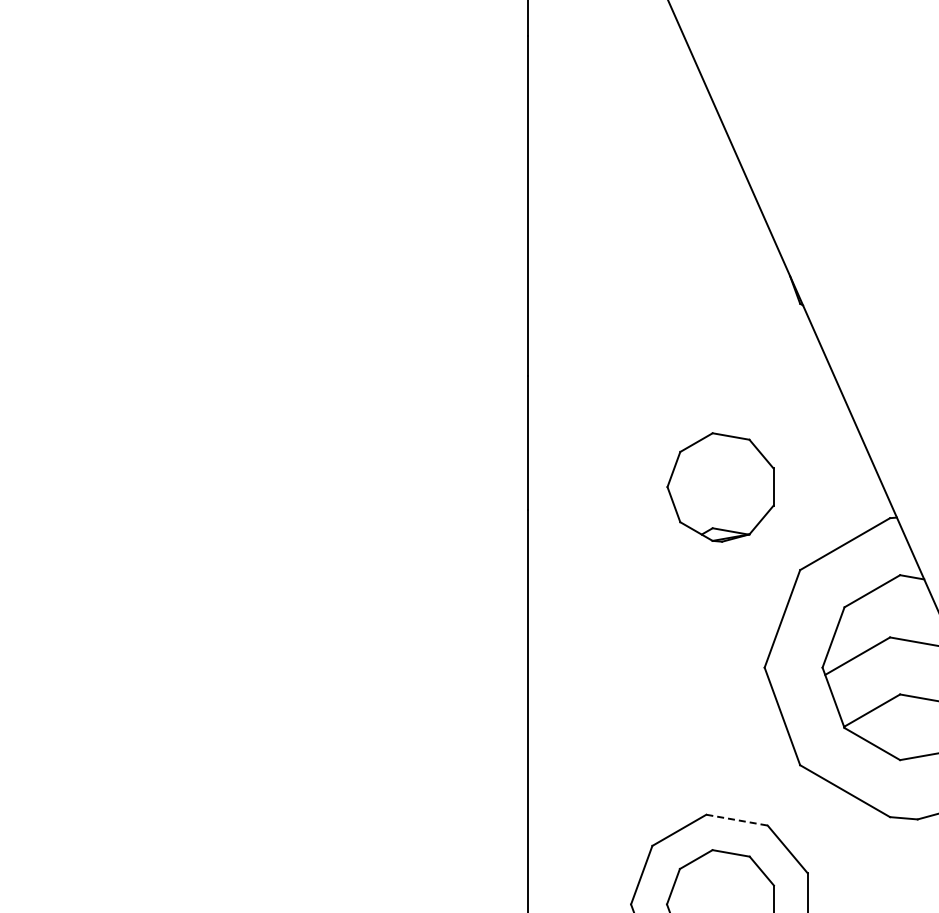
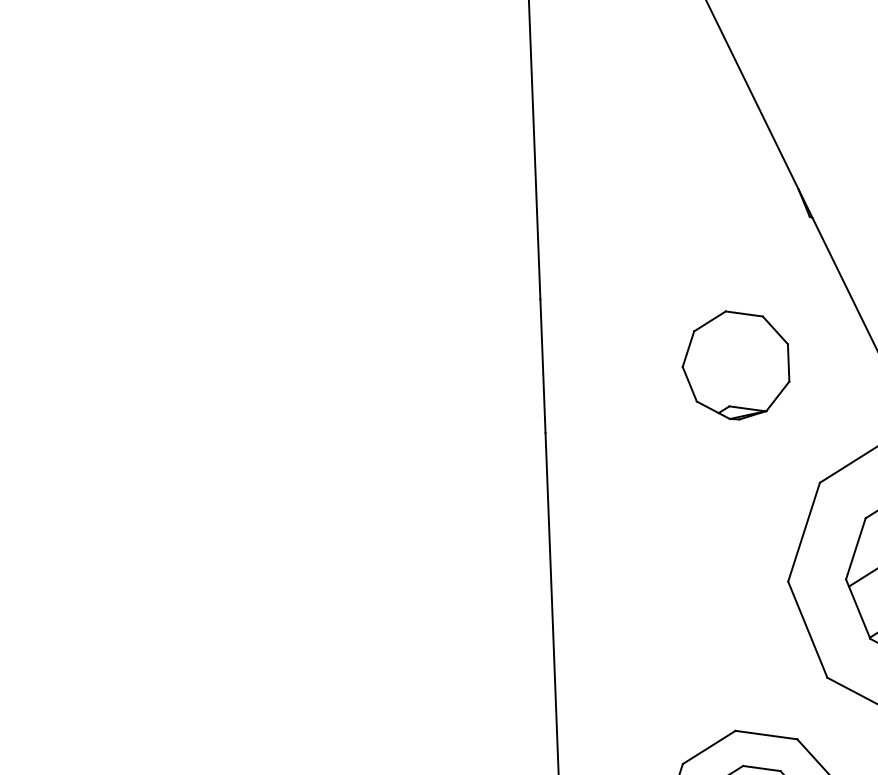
part: (720, 487) -> (735, 365), moved
line: (737, 820) -> (766, 735), dashed -> solid

